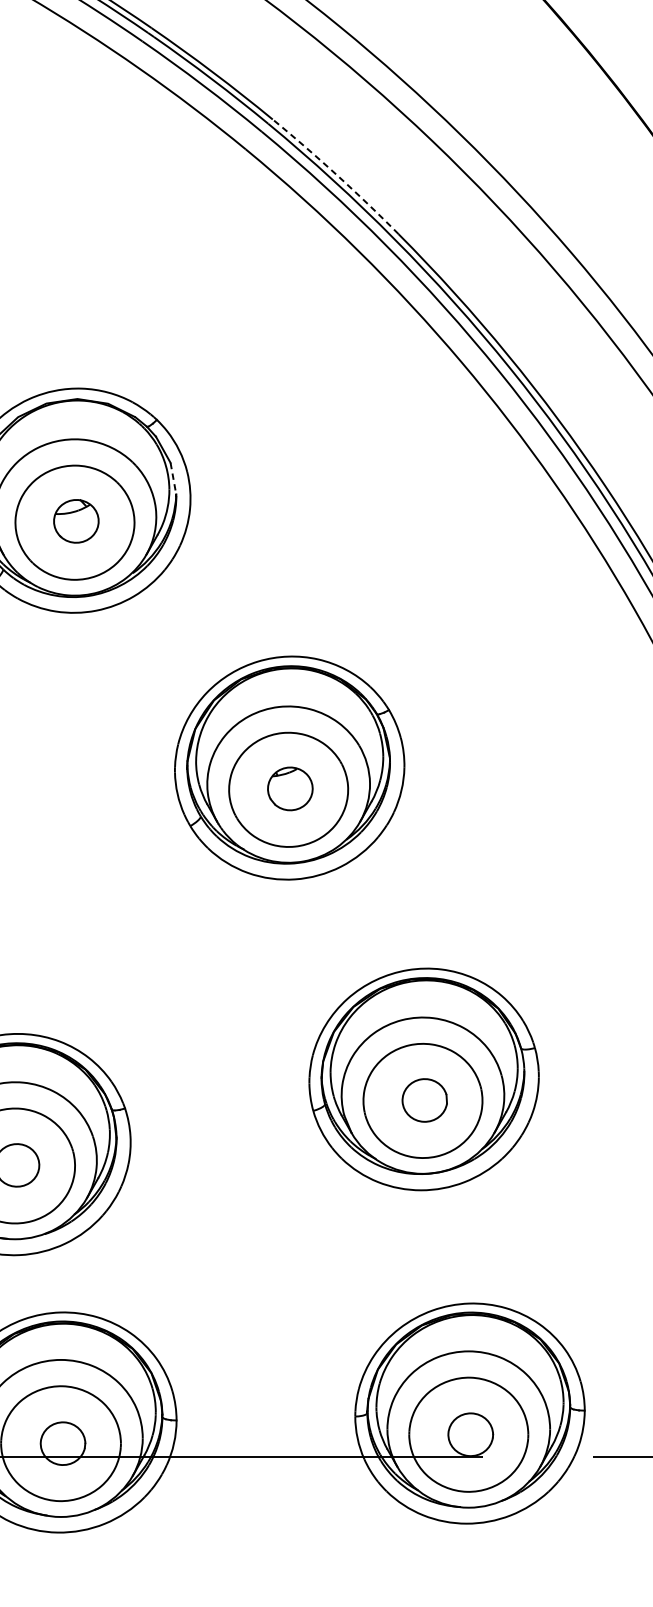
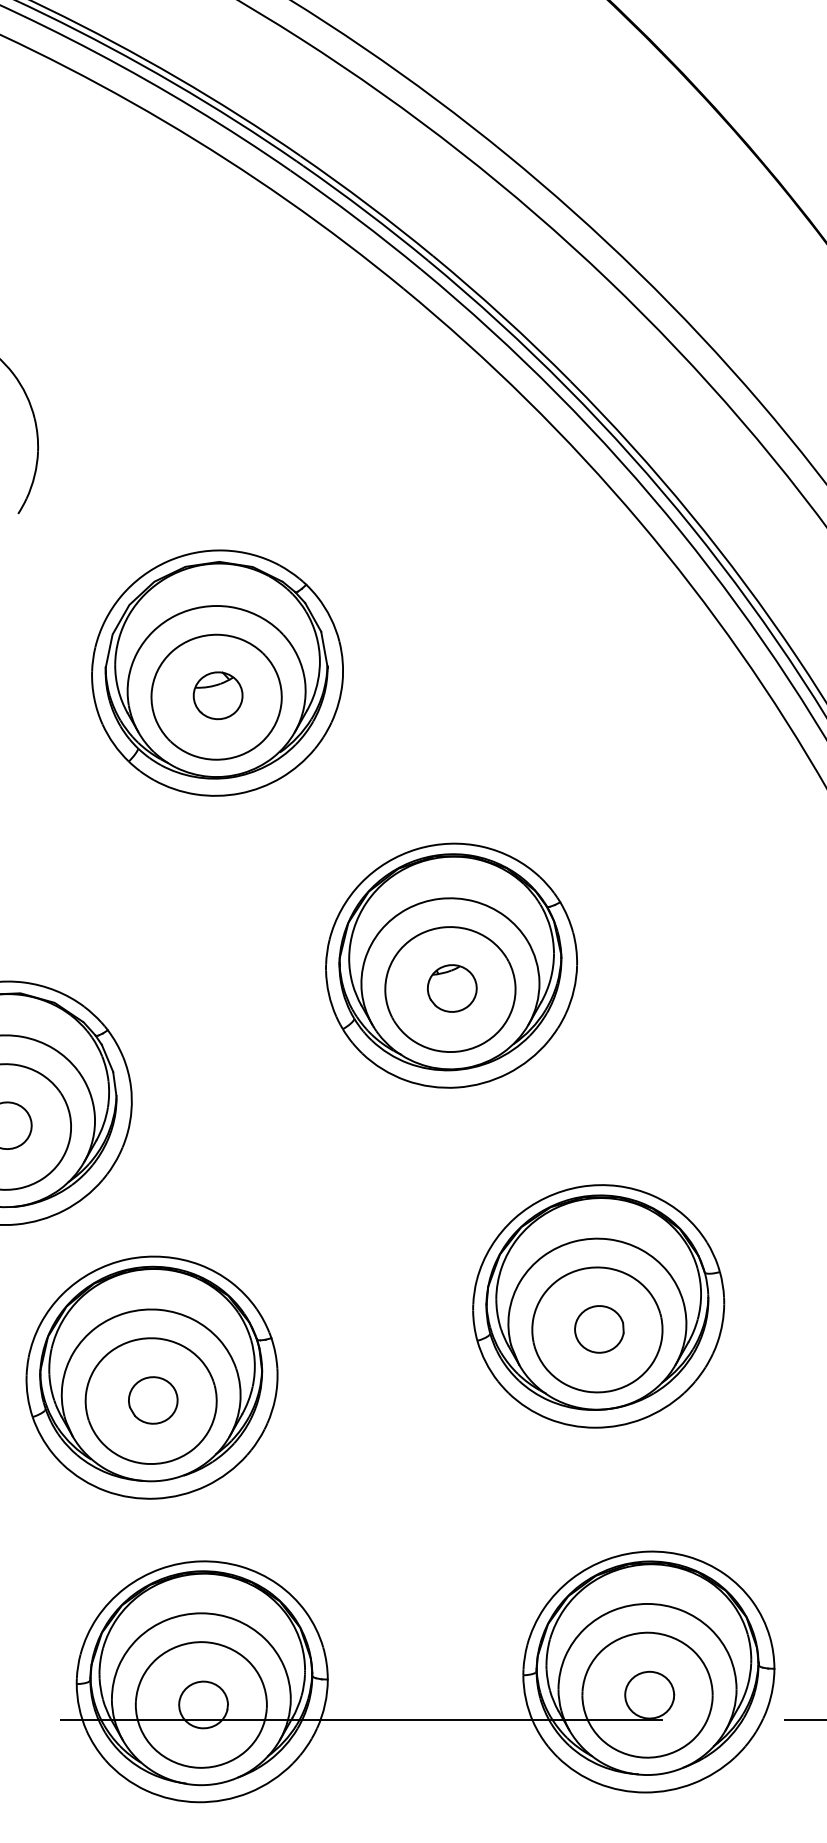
arc: (337, 175) -> (503, 317), dashed -> solid
line: (173, 479) -> (324, 649), dashed -> solid

